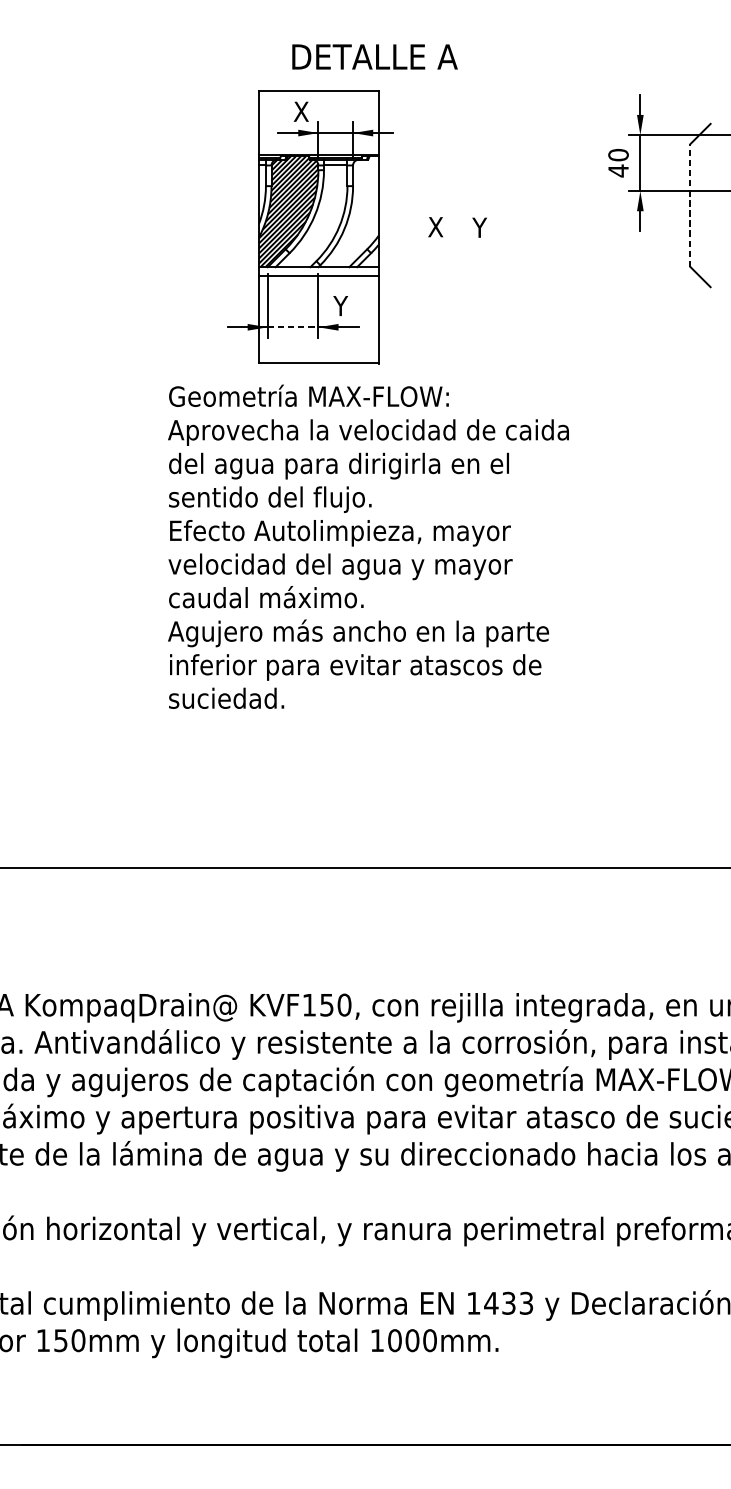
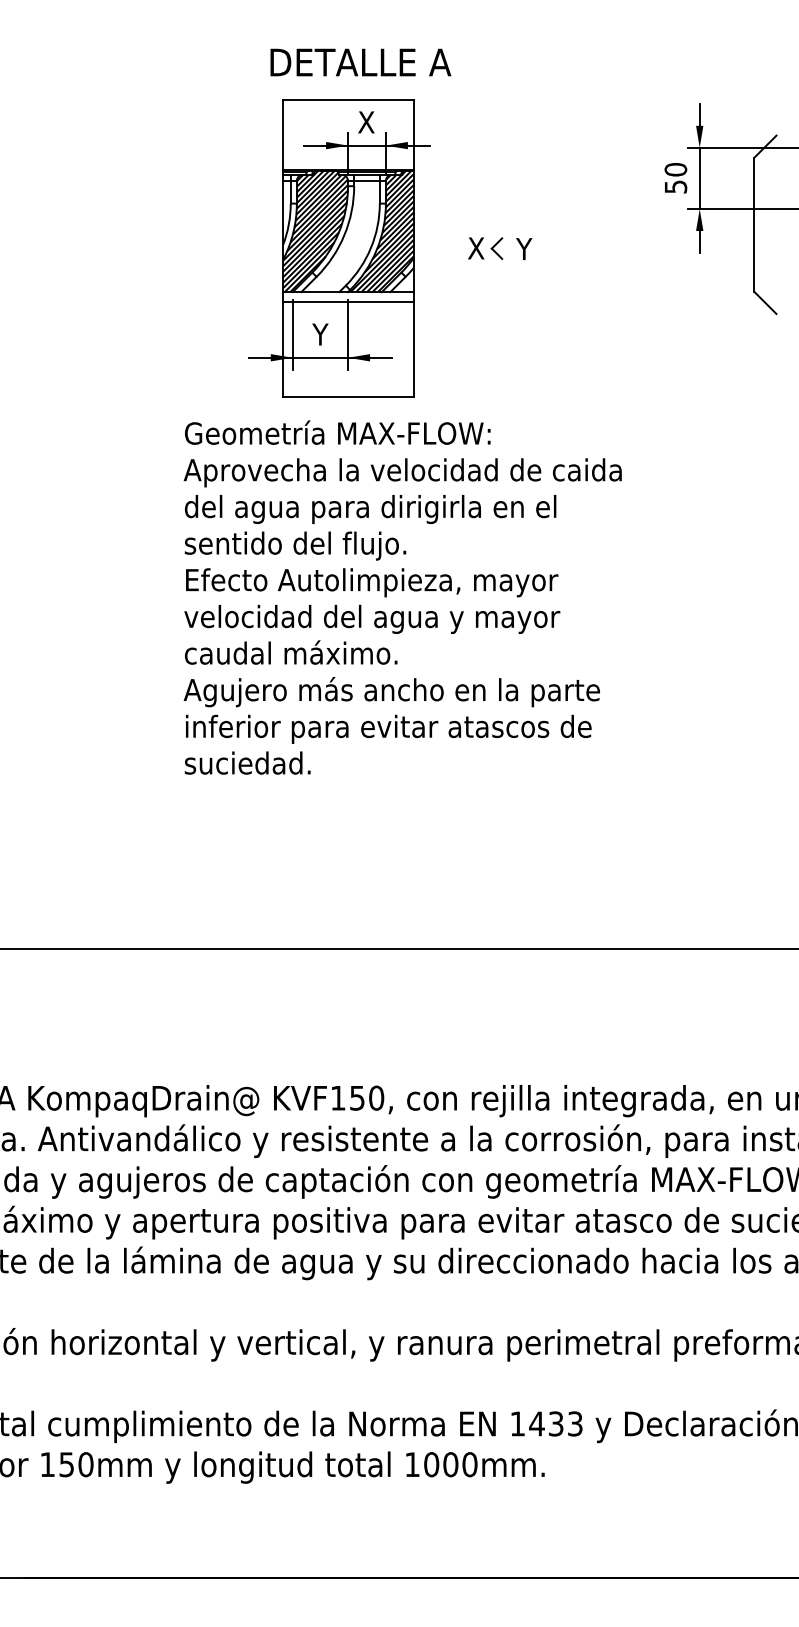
text: (374, 56) -> (360, 62), moved
text: (301, 111) -> (366, 122), moved
text: (619, 170) -> (676, 186), 40 -> 50
line: (690, 205) -> (754, 224), dashed -> solid
hatch: (349, 211) -> (382, 231), added
part: (454, 227) -> (496, 248), added
text: (340, 305) -> (320, 334), moved
line: (293, 327) -> (320, 357), dashed -> solid

